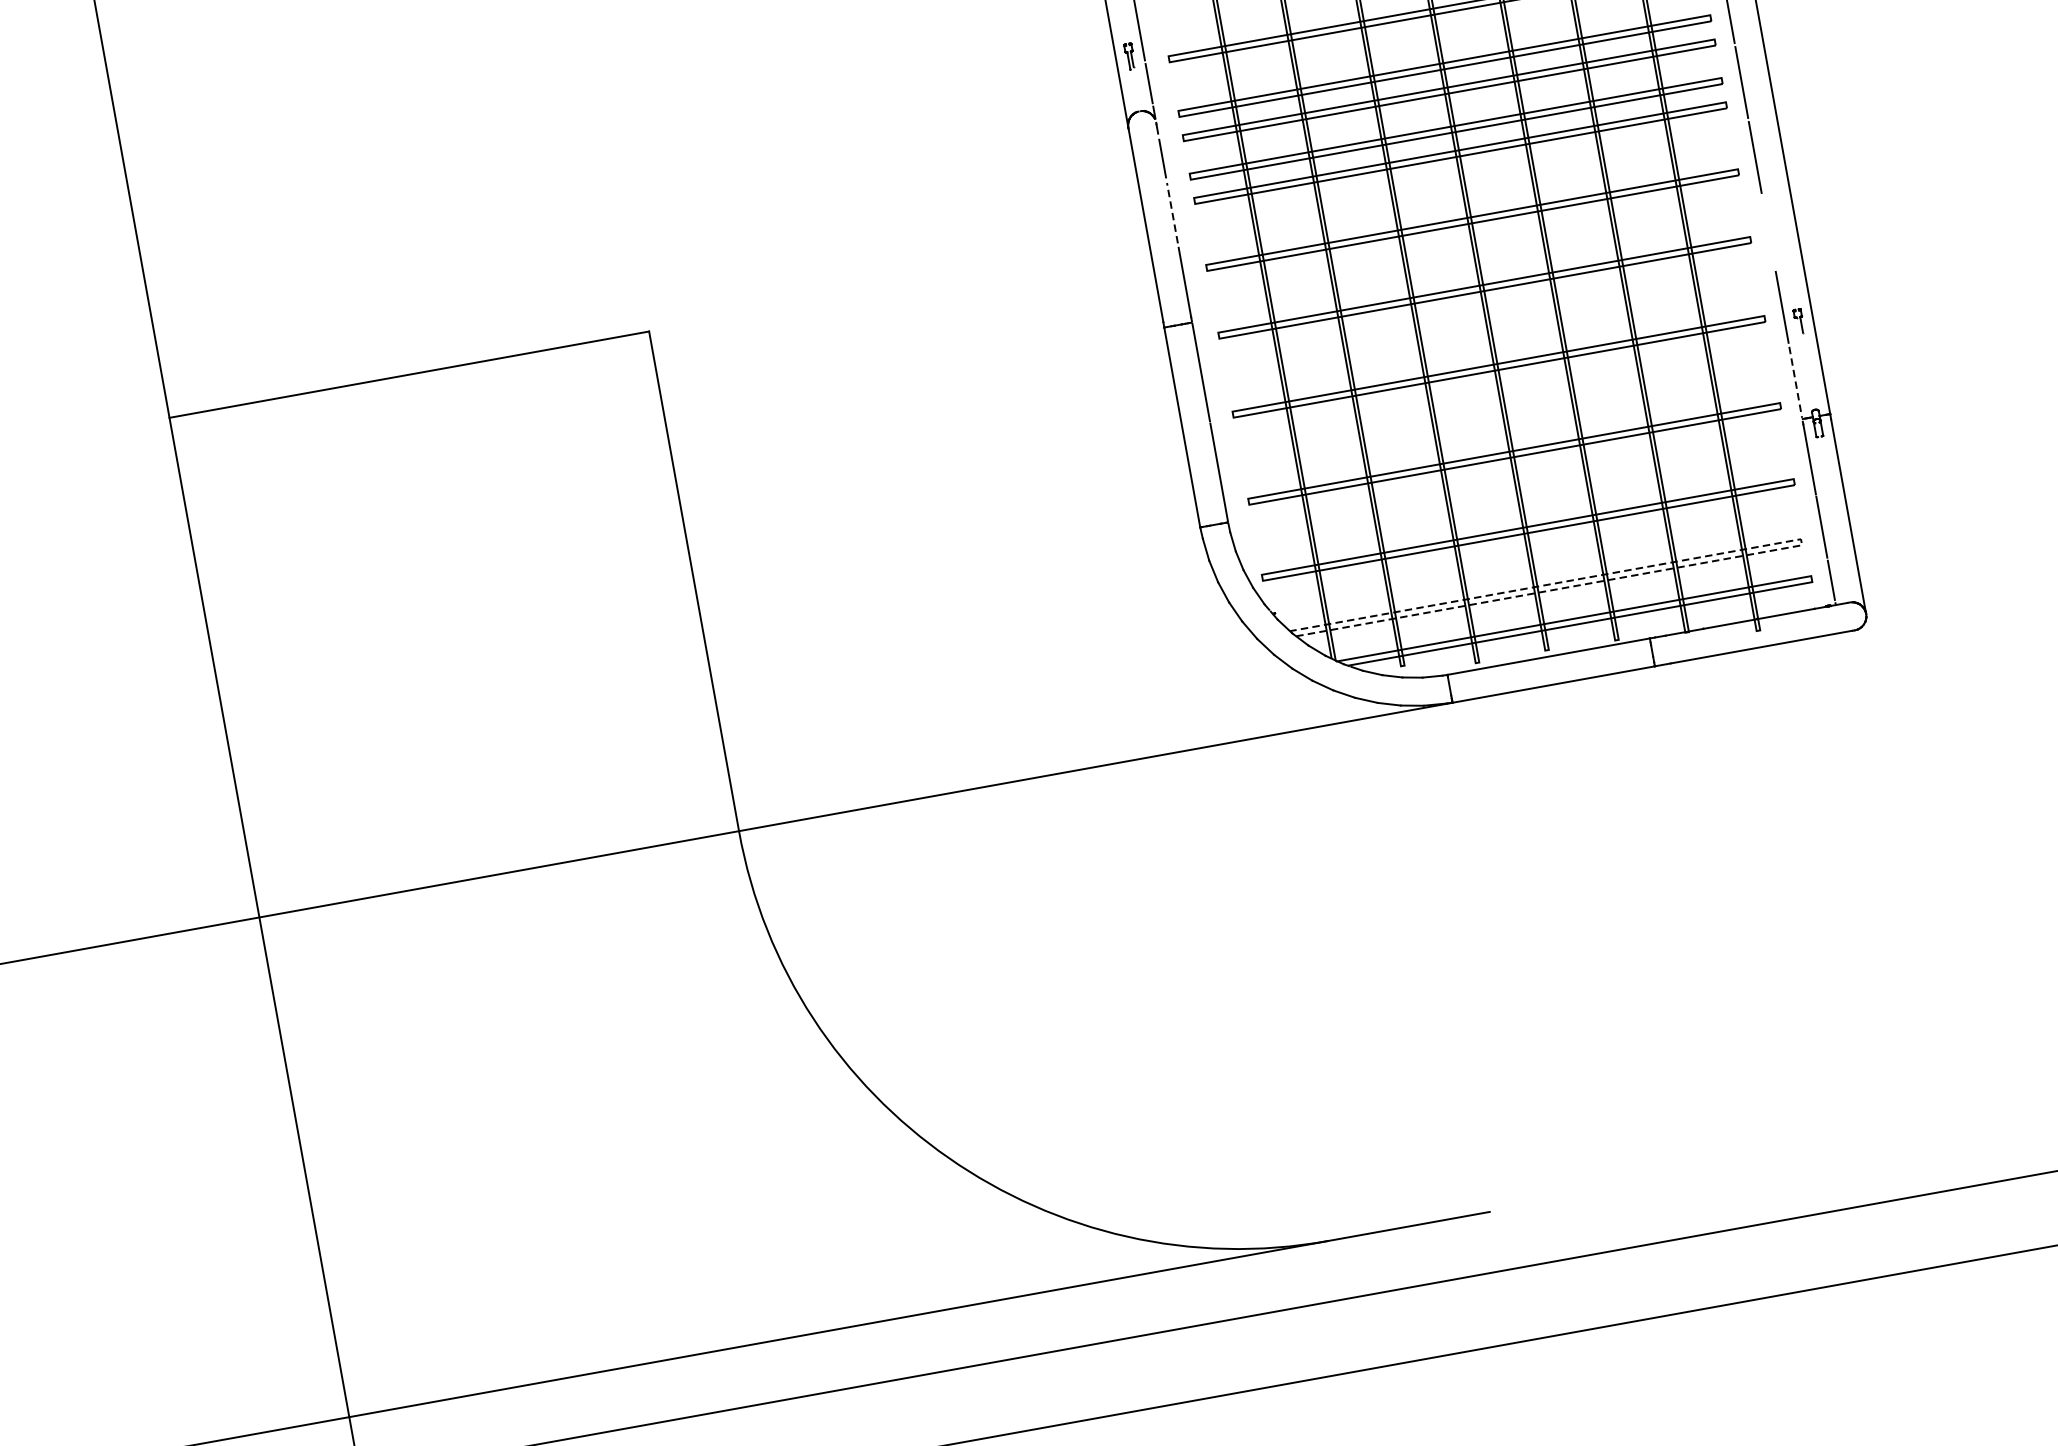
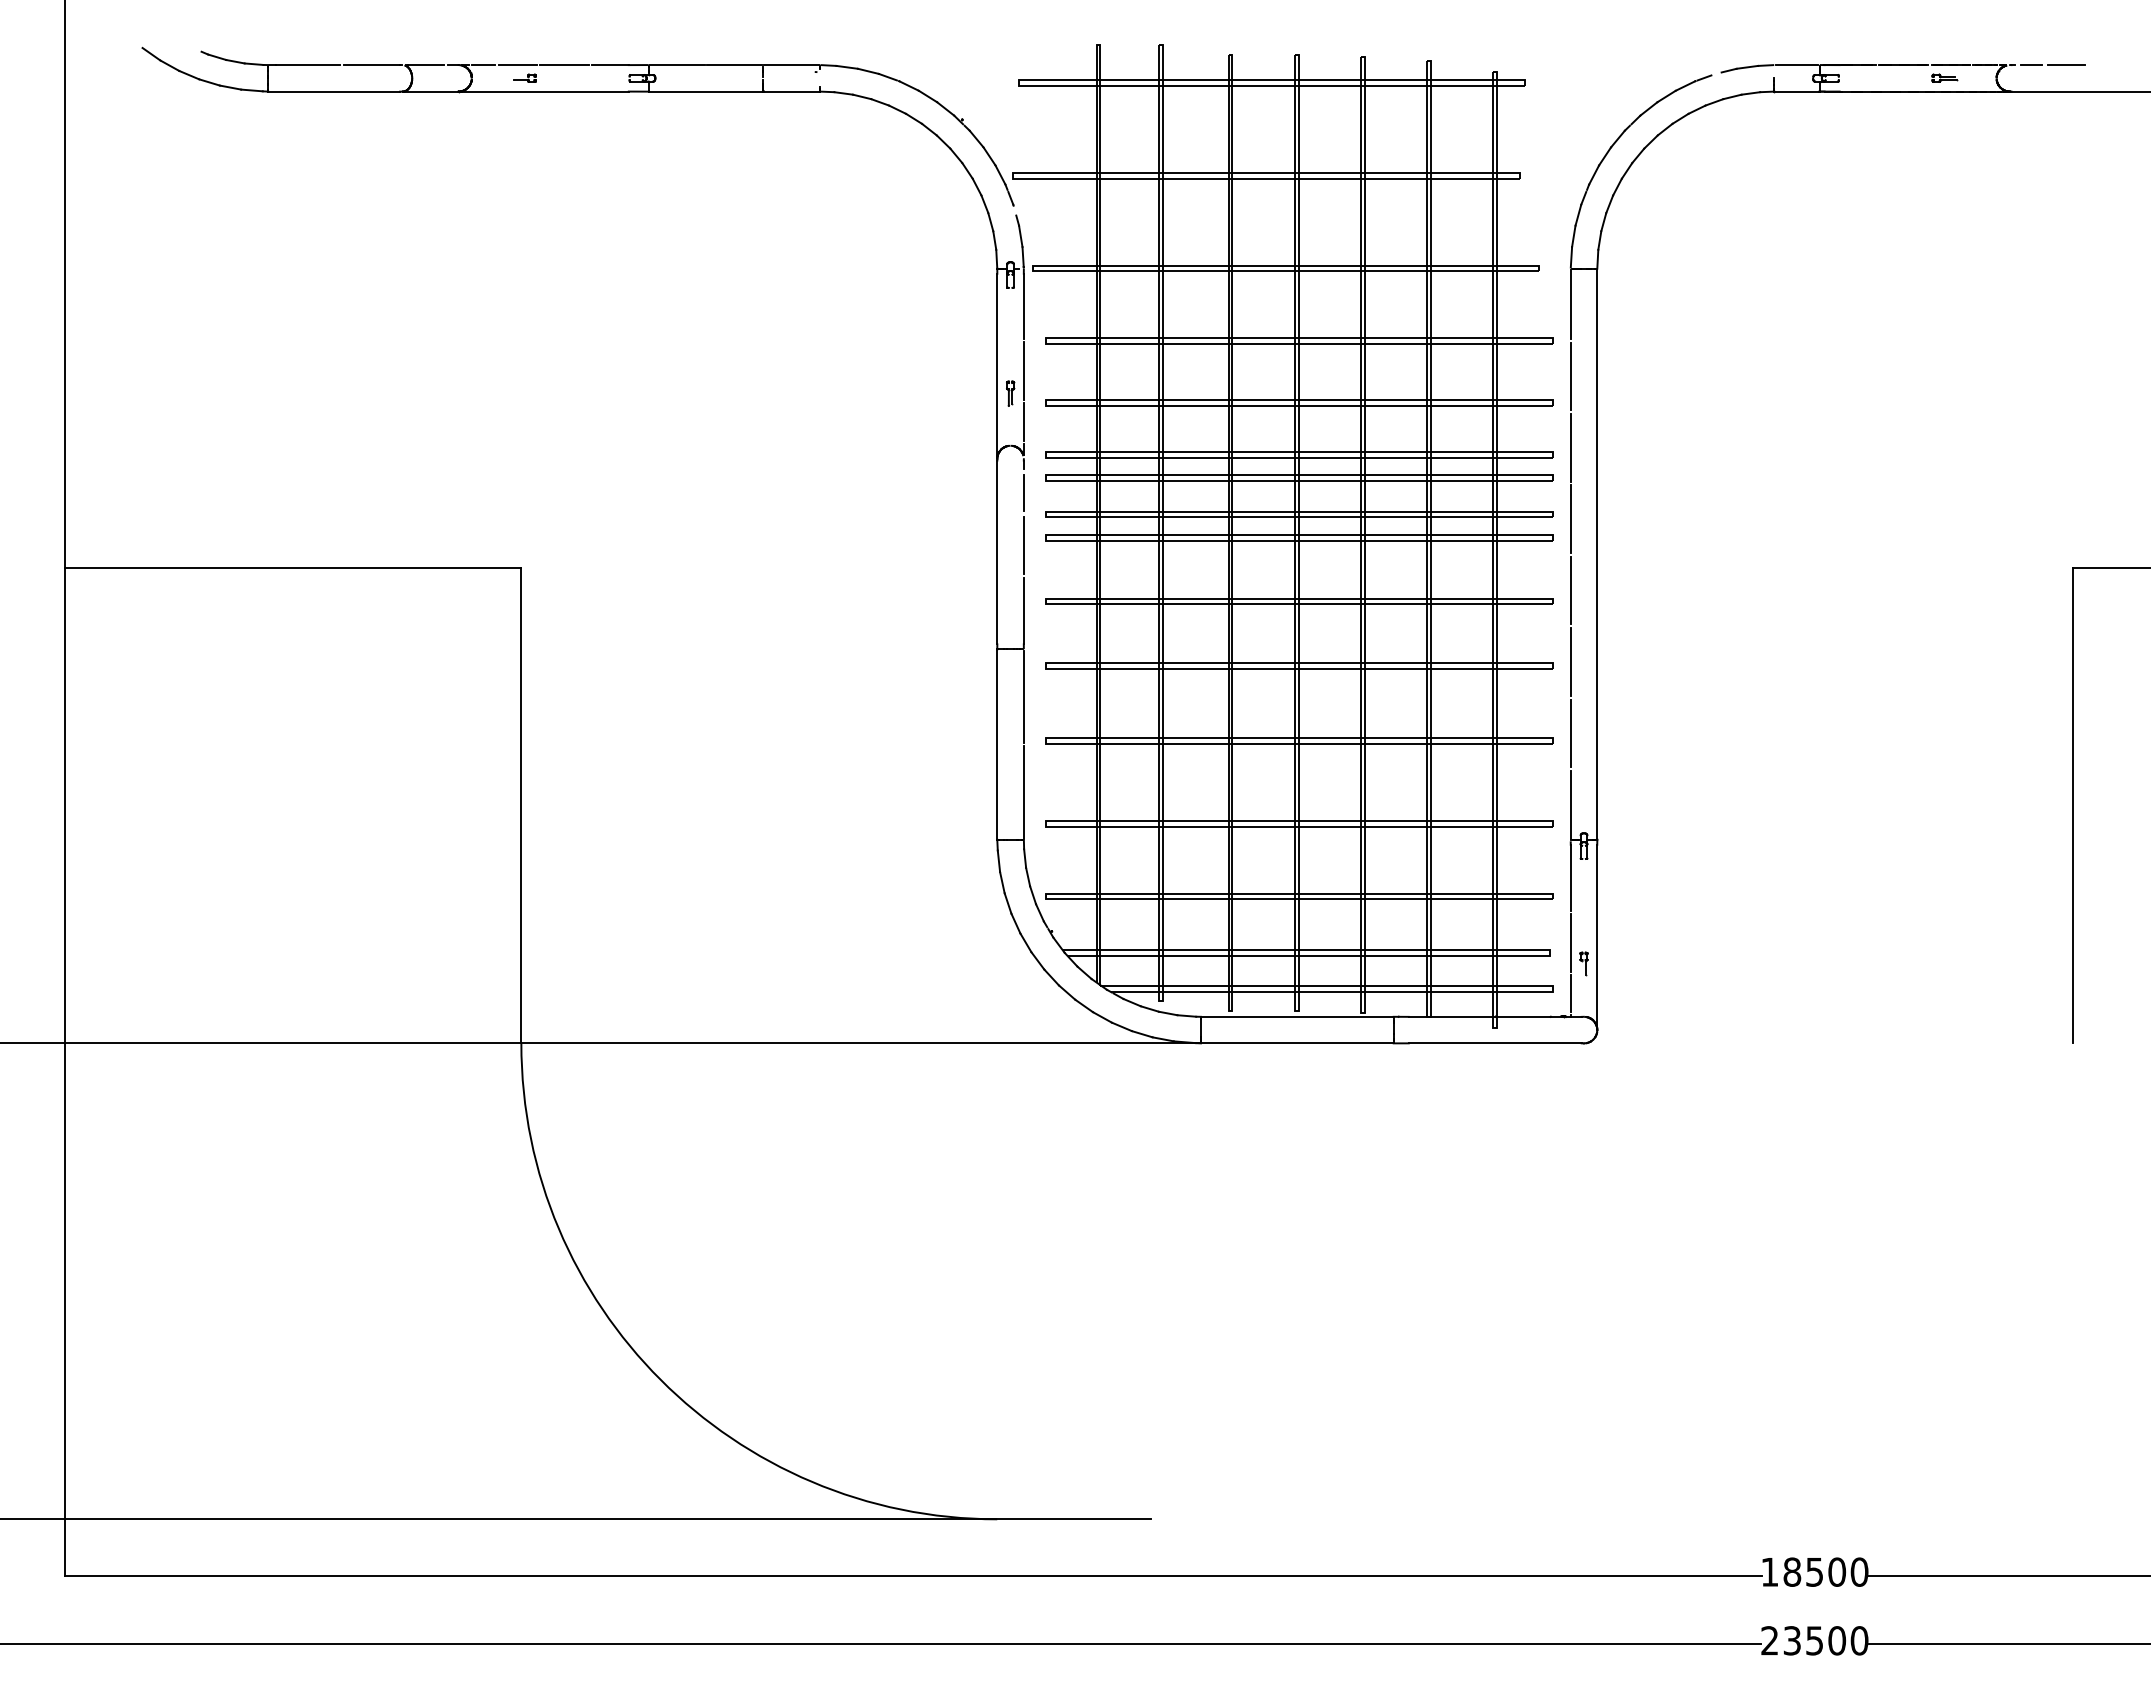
line: (1172, 213) -> (1023, 545), dashed -> solid
line: (1768, 231) -> (1570, 661), added
part: (1798, 320) -> (1583, 963), moved
line: (1795, 382) -> (1570, 804), dashed -> solid
line: (1800, 539) -> (1549, 950), dashed -> solid

